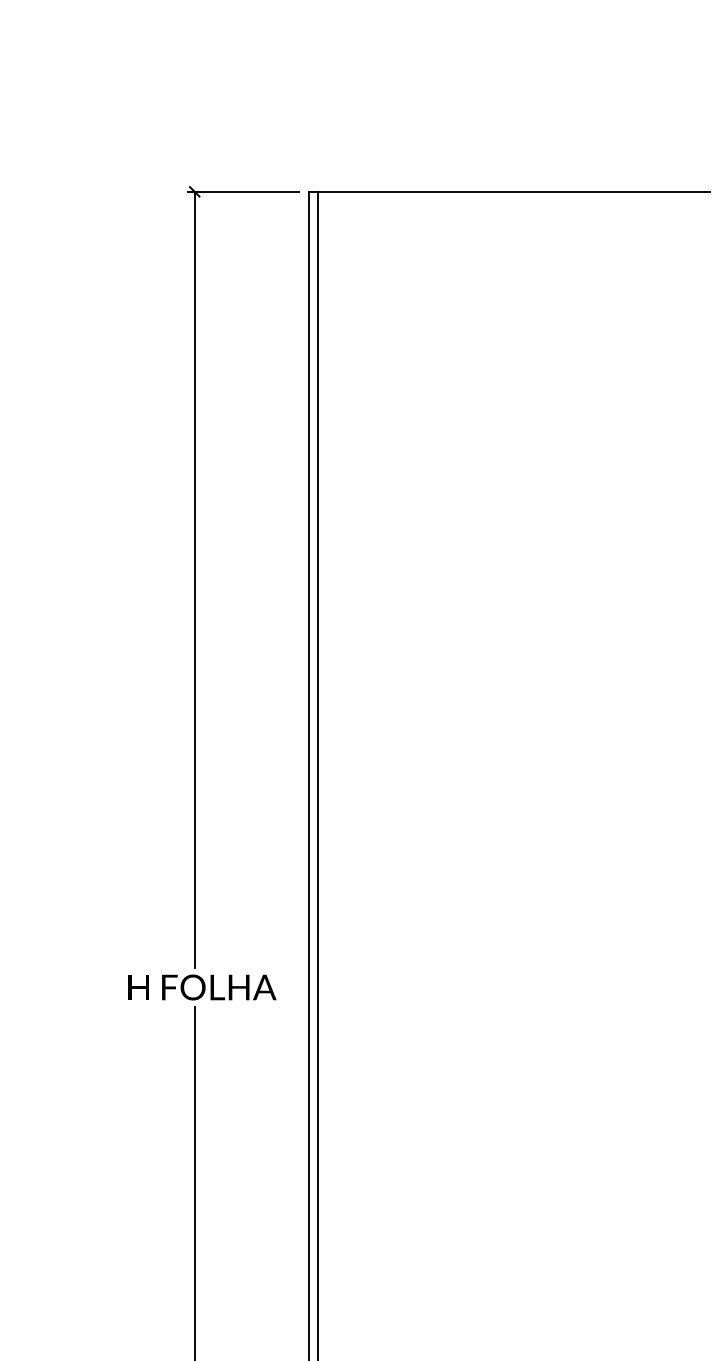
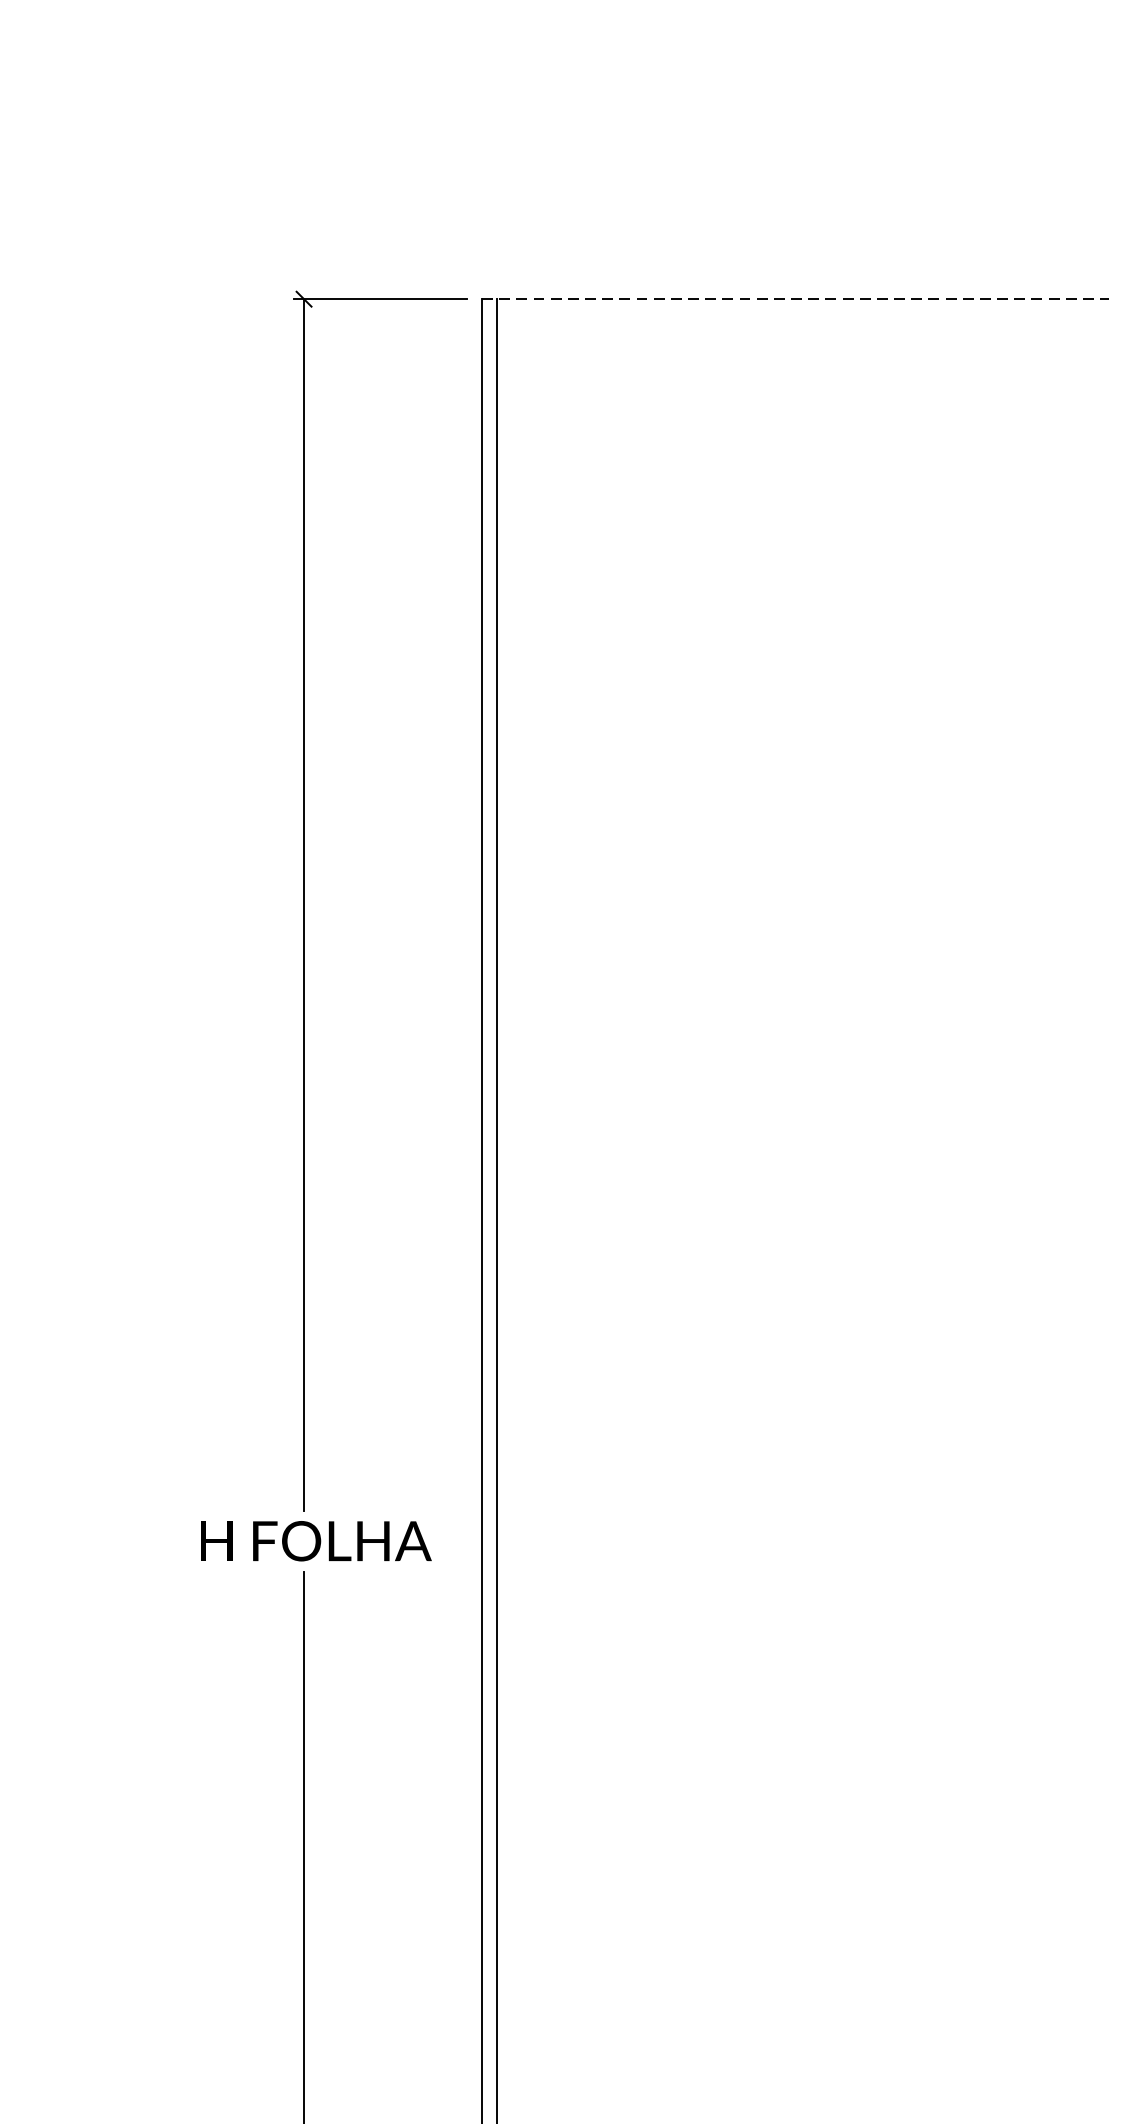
line: (509, 191) -> (795, 298), solid -> dashed

